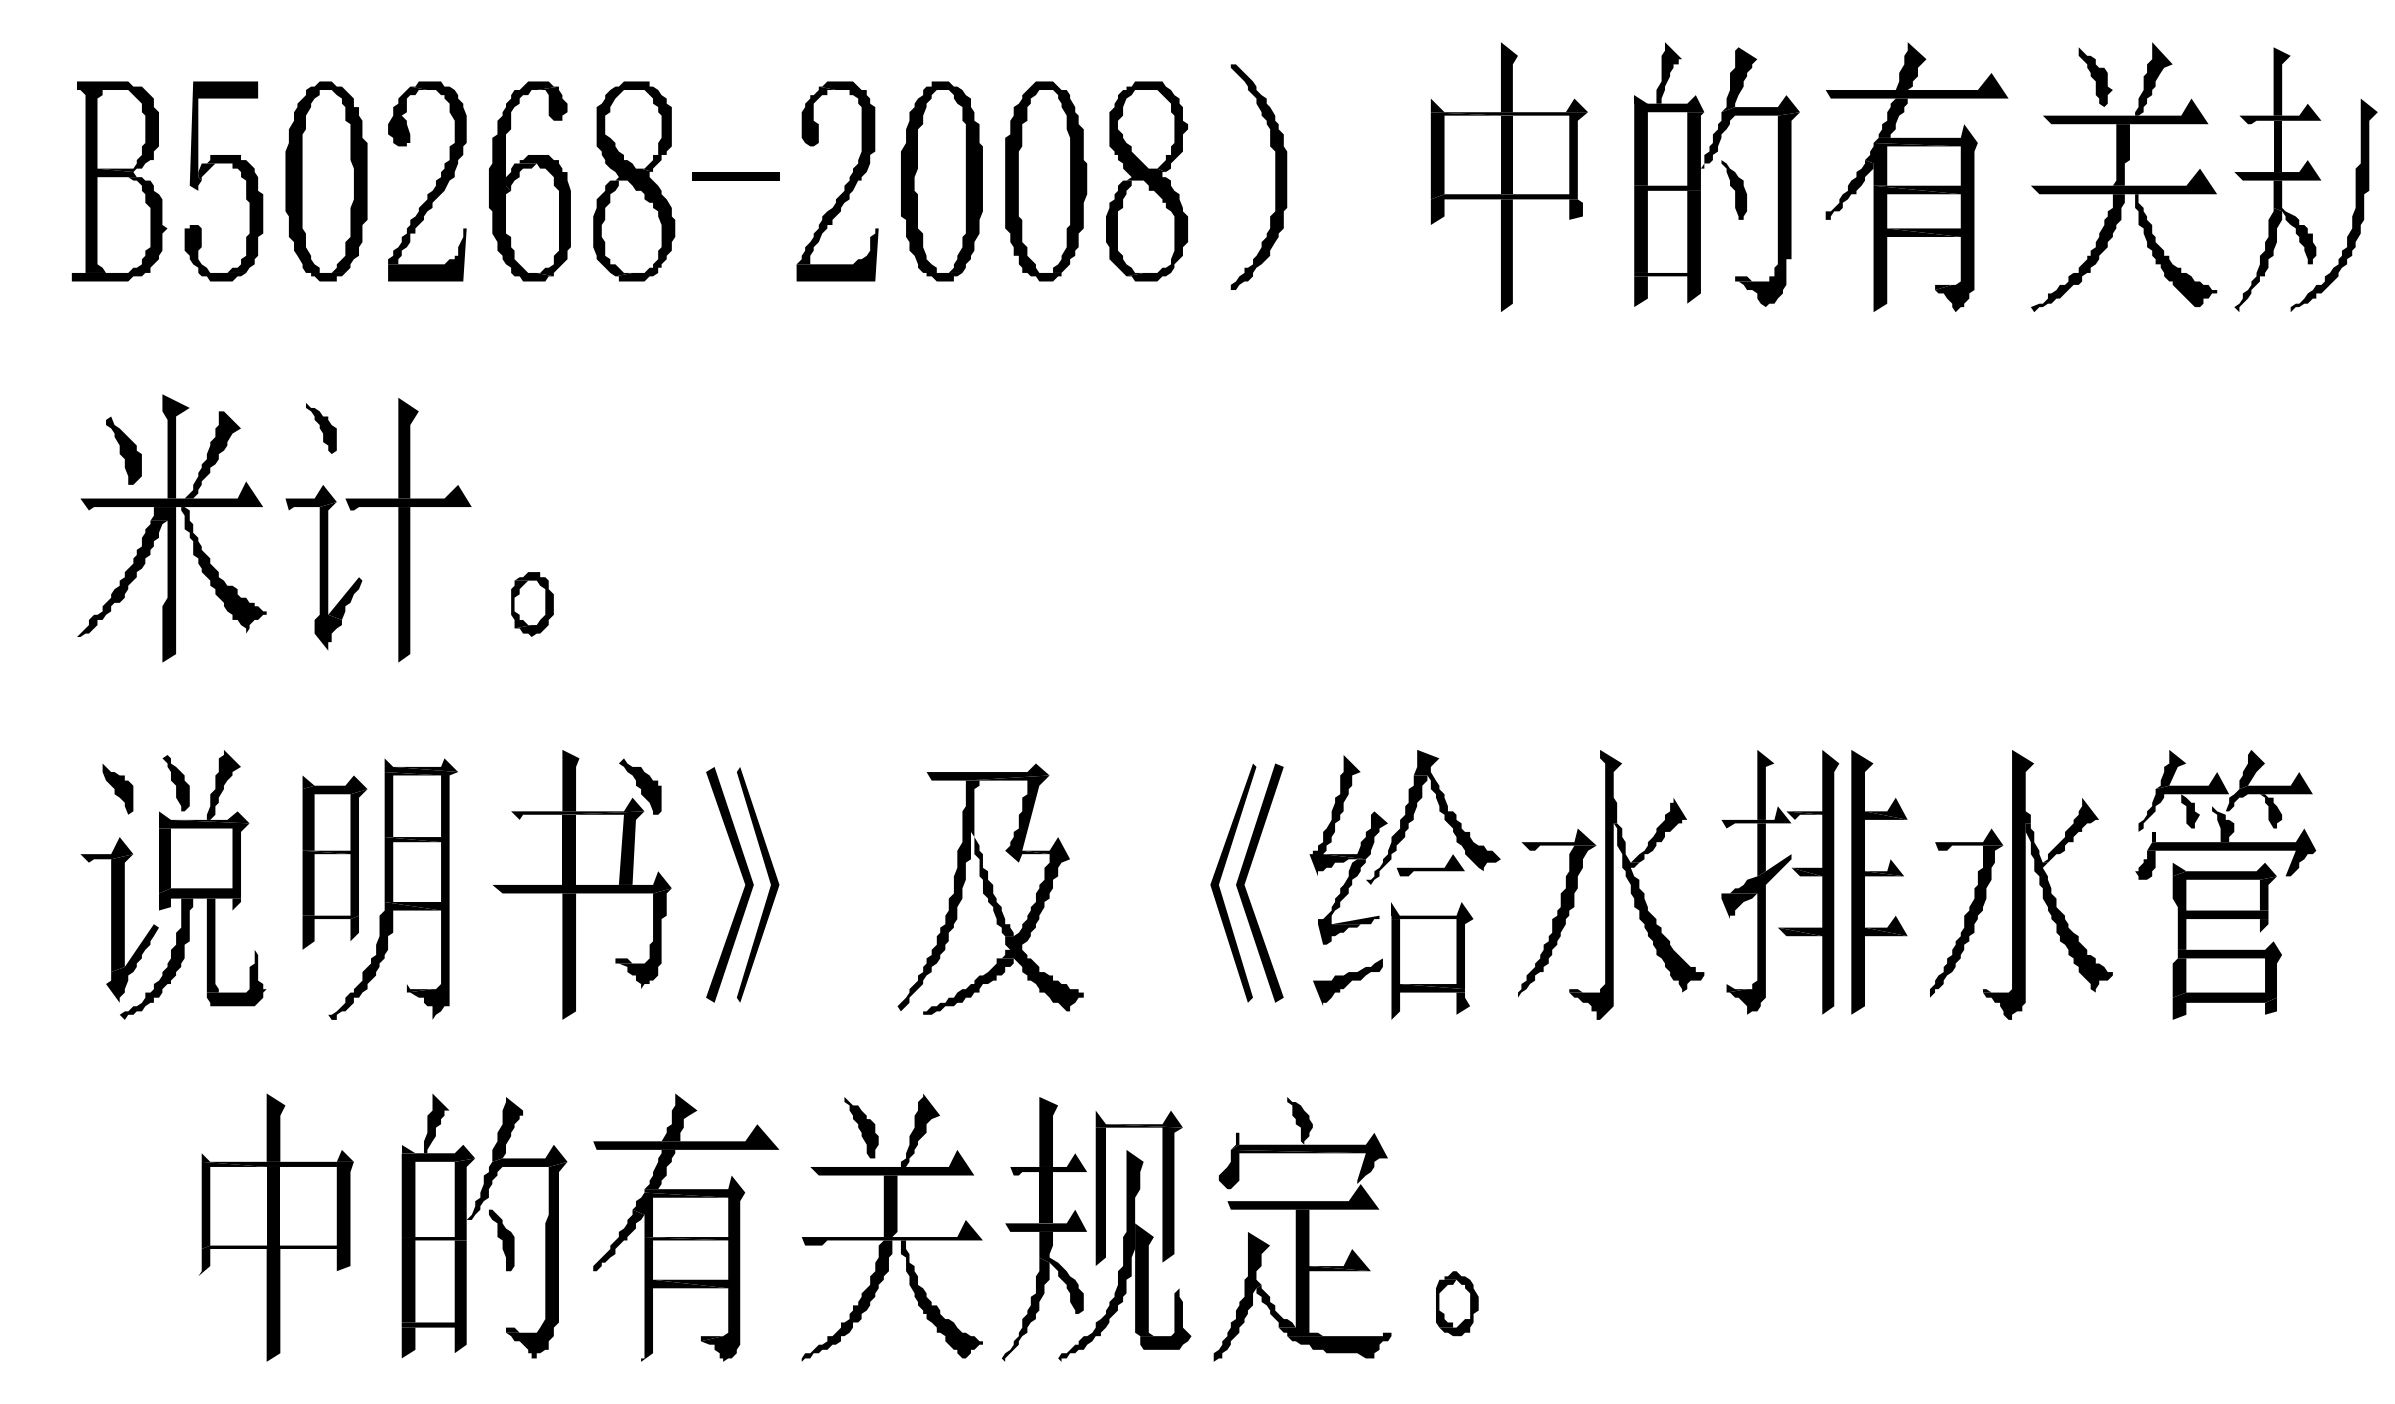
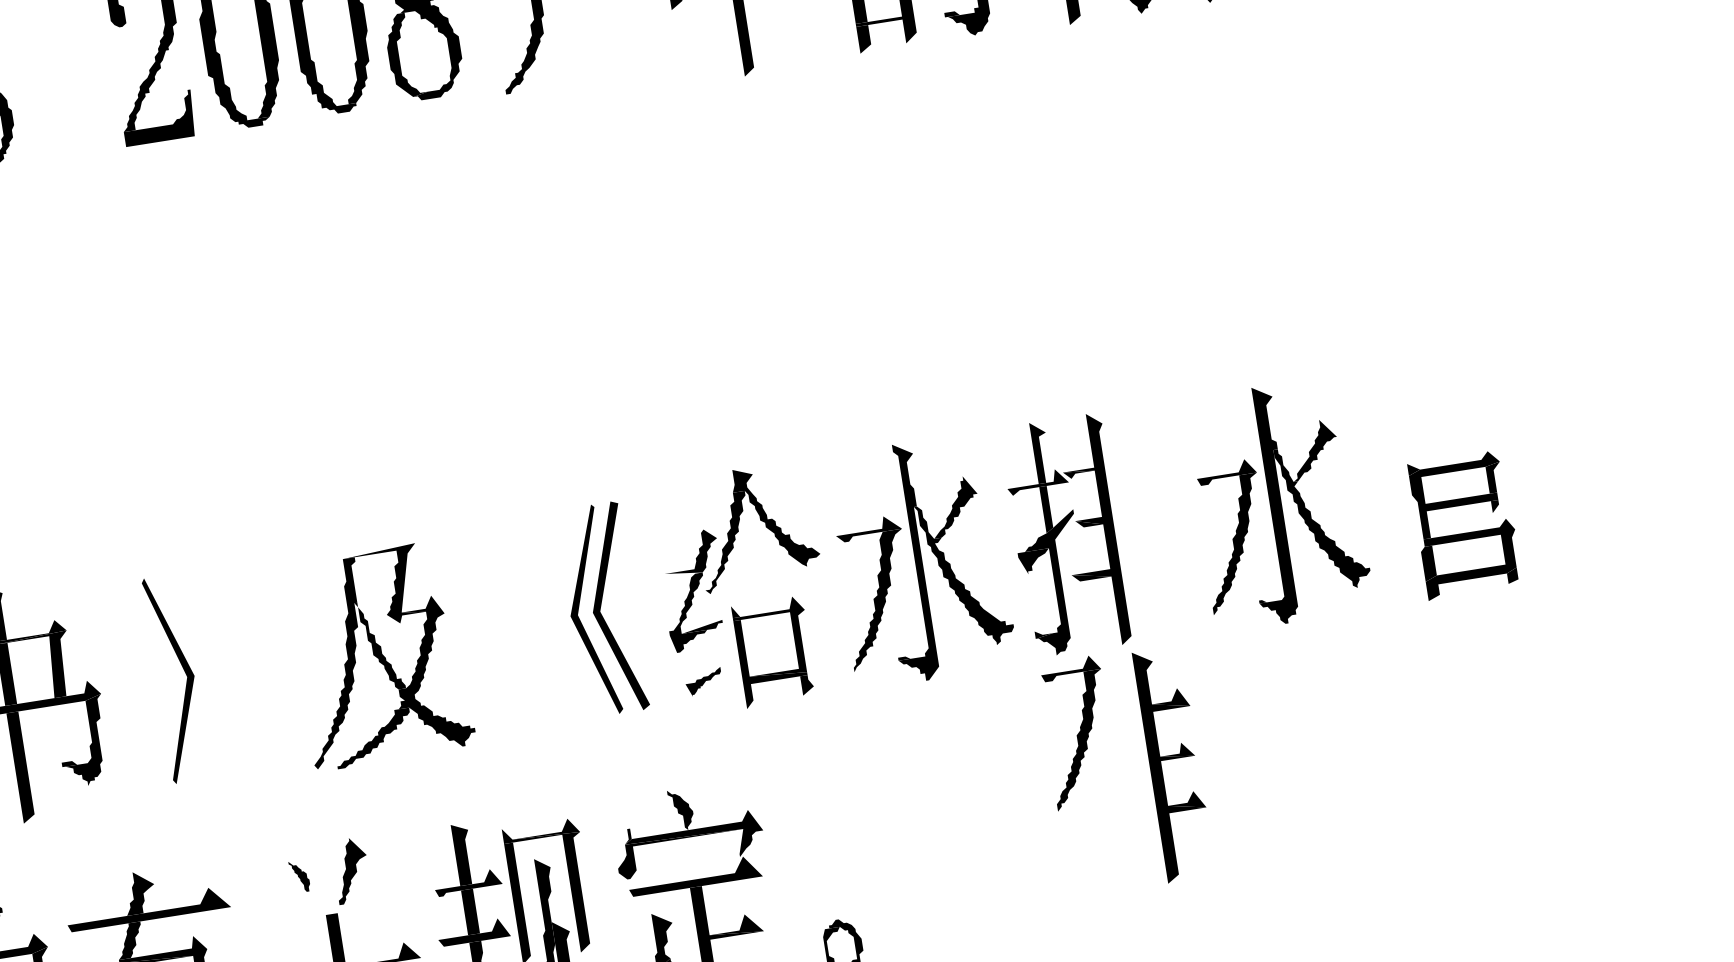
part: (735, 176) -> (58, 63), removed
fill: (987, 771) -> (360, 548), removed
part: (640, 786) -> (59, 609), removed
part: (2225, 814) -> (1446, 414), removed
fill: (1337, 815) -> (671, 538), removed
fill: (1430, 865) -> (759, 569), removed
part: (743, 880) -> (162, 677), removed
part: (1879, 882) -> (1174, 764), moved
part: (1347, 981) -> (703, 681), size x0.6
part: (1757, 1104) -> (1078, 732), added
part: (861, 1127) -> (299, 876), size x0.6
fill: (892, 1162) -> (331, 902), removed

